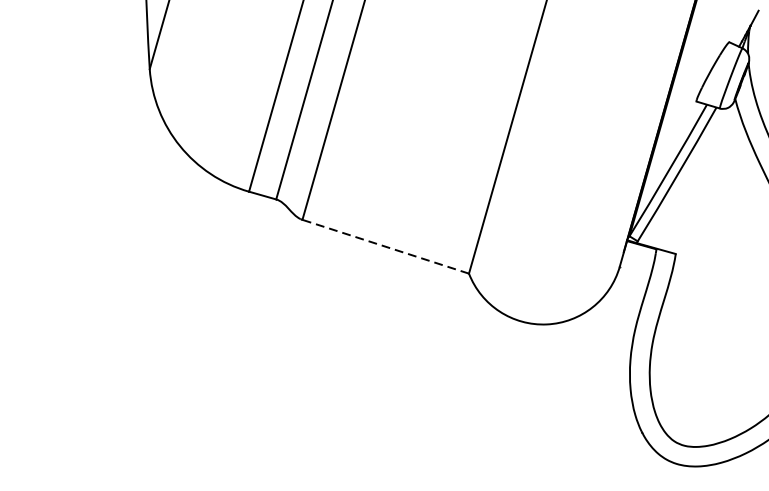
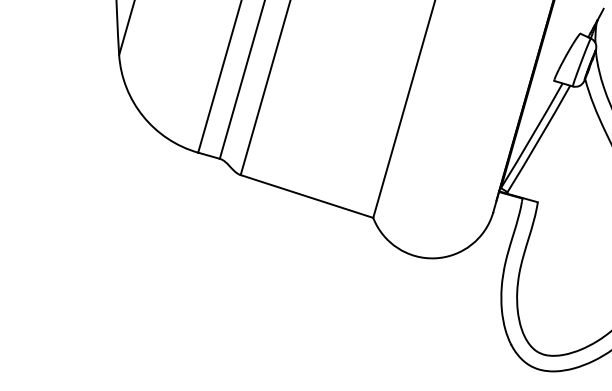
line: (385, 246) -> (306, 196), dashed -> solid

